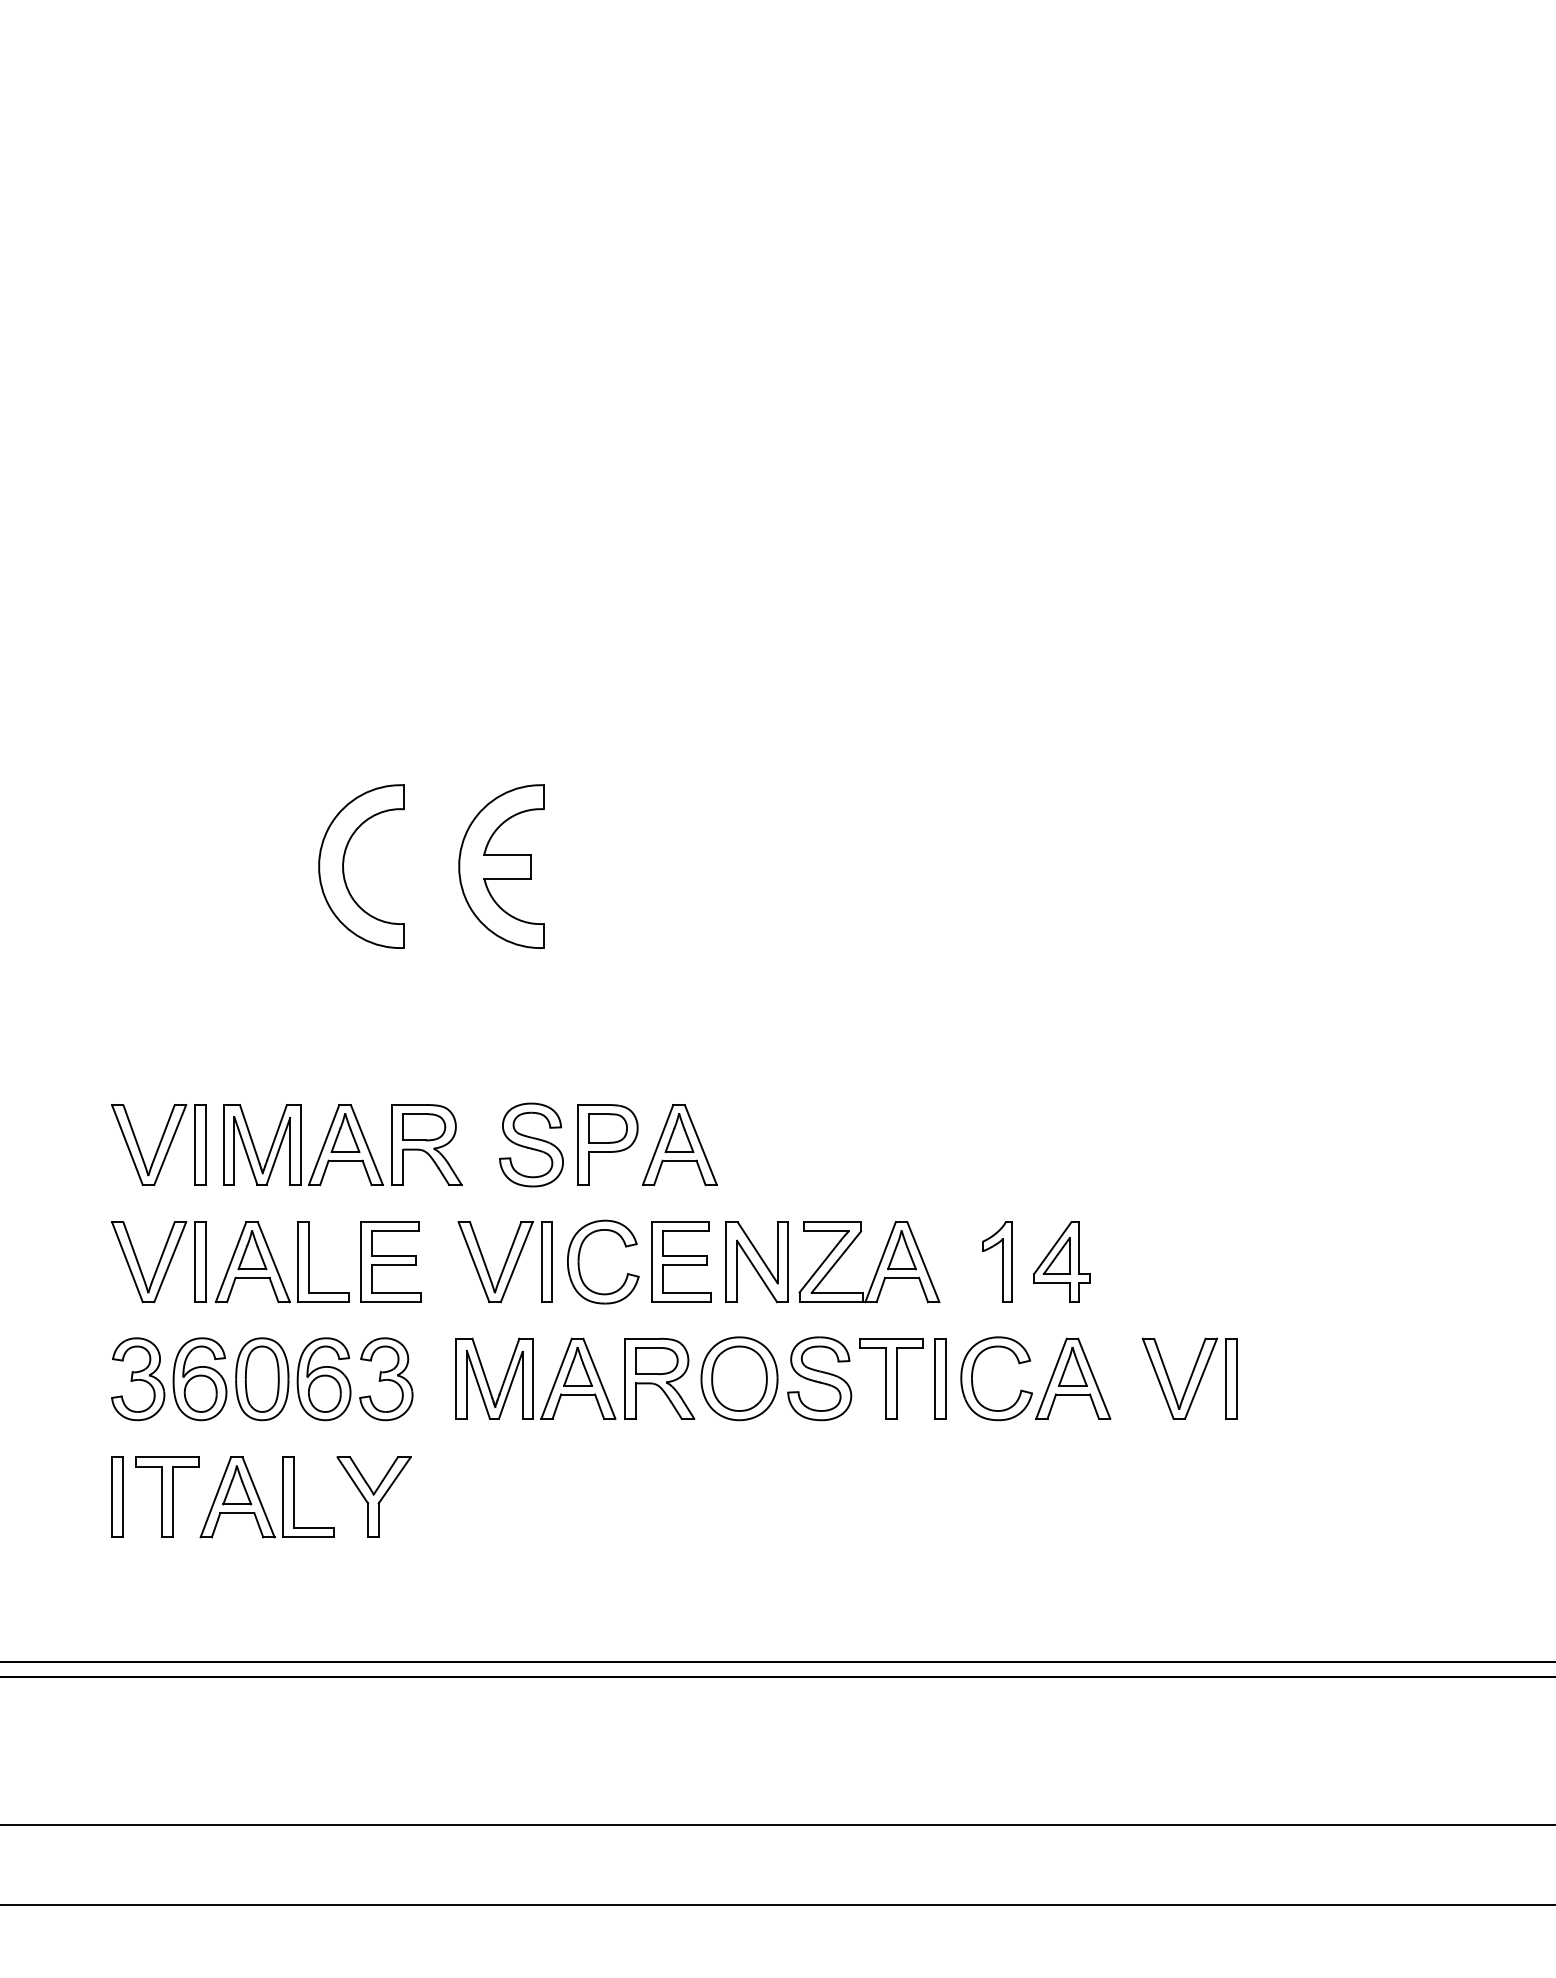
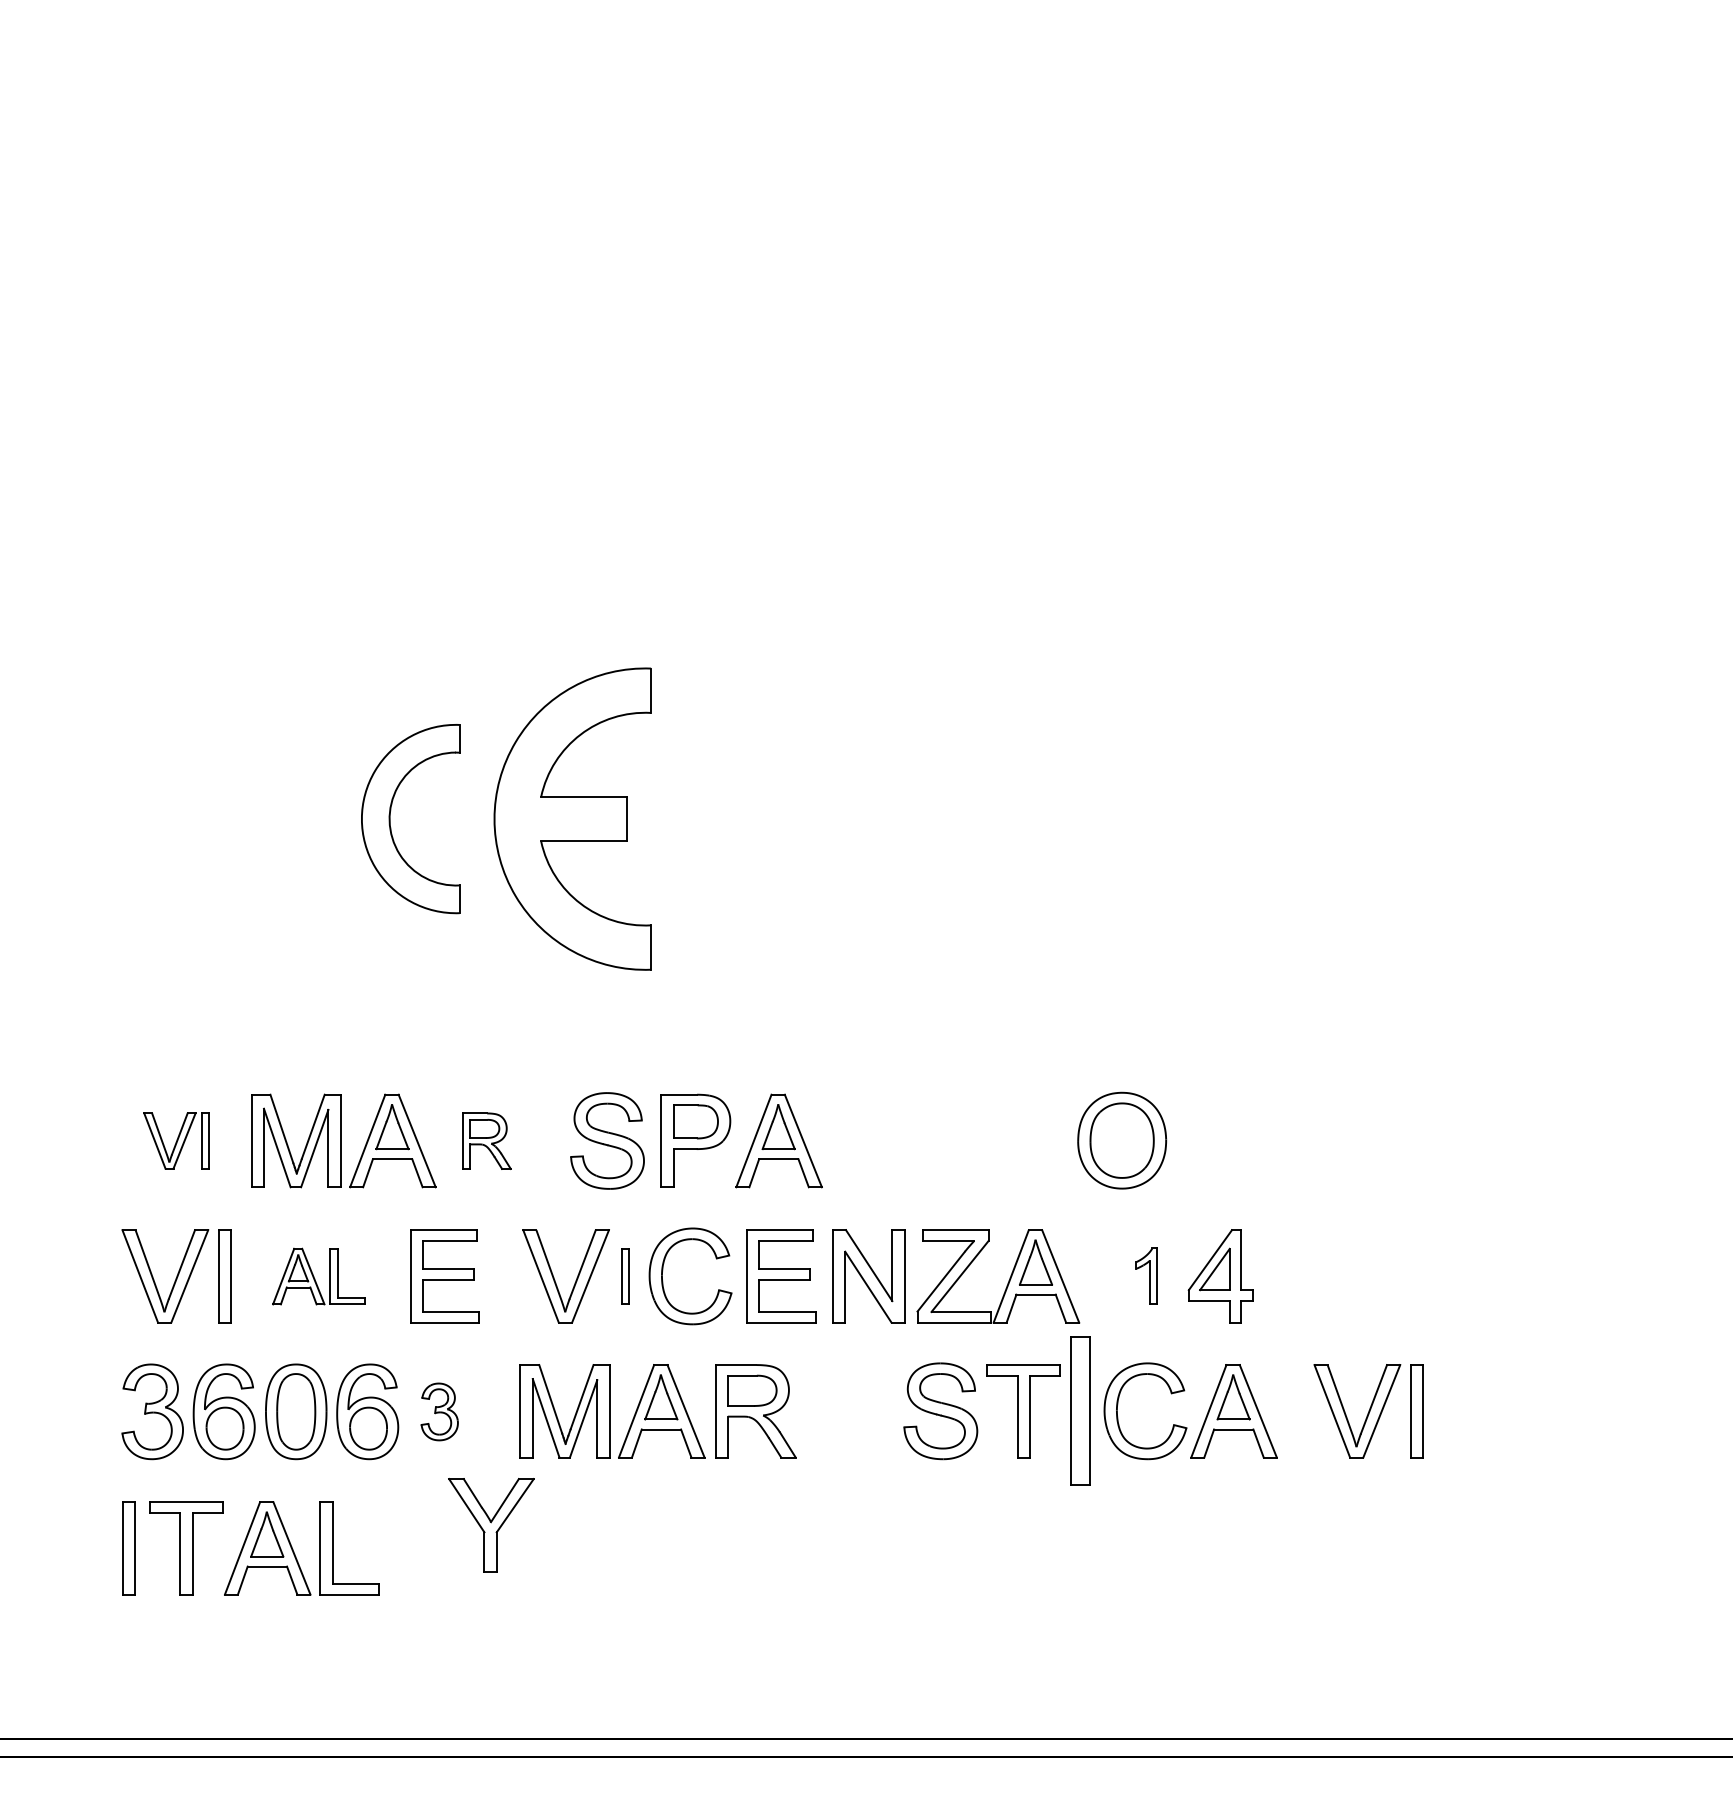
part: (501, 866) -> (572, 818), size x1.6
part: (158, 1144) -> (176, 1140), size x0.6
part: (426, 1145) -> (486, 1141), size x0.6
part: (546, 1261) -> (624, 1275), size x0.6
part: (997, 1261) -> (1146, 1275), size x0.6
part: (281, 1262) -> (318, 1276), size x0.6
part: (739, 1378) -> (1122, 1140), moved
part: (940, 1378) -> (1080, 1410), size x1.6
part: (386, 1379) -> (439, 1412), size x0.6
part: (373, 1496) -> (490, 1524), moved

